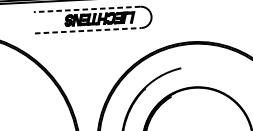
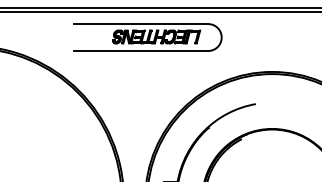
line: (86, 9) -> (140, 24), dashed -> solid
line: (88, 30) -> (141, 50), dashed -> solid

